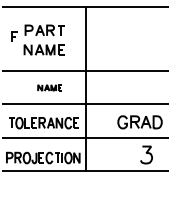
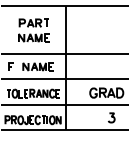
part: (14, 36) -> (11, 66), moved
part: (49, 87) -> (37, 66), size x1.67
part: (146, 154) -> (111, 117), size x0.71

